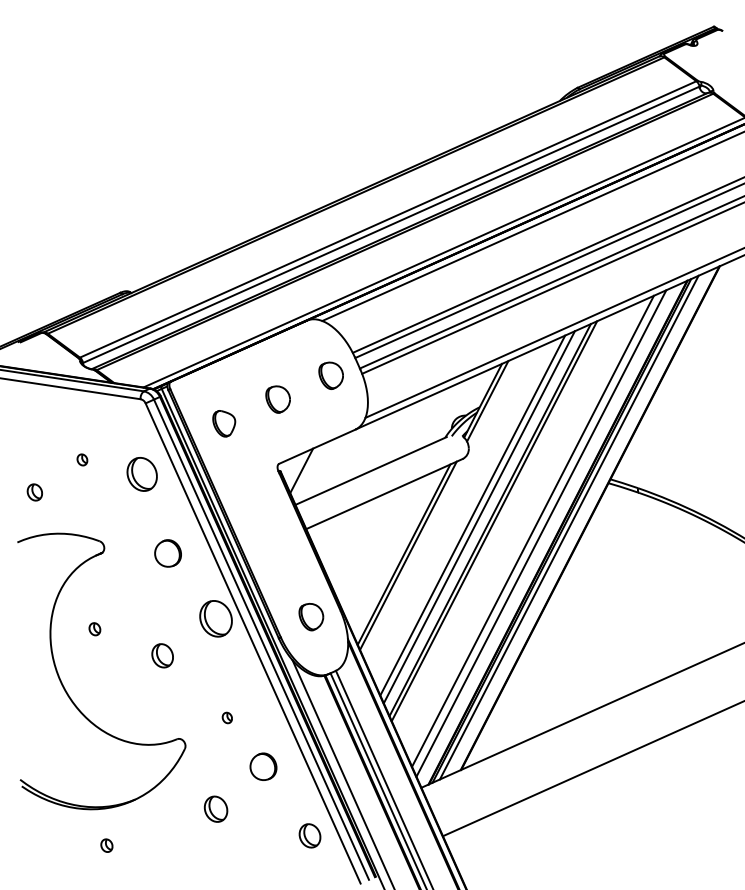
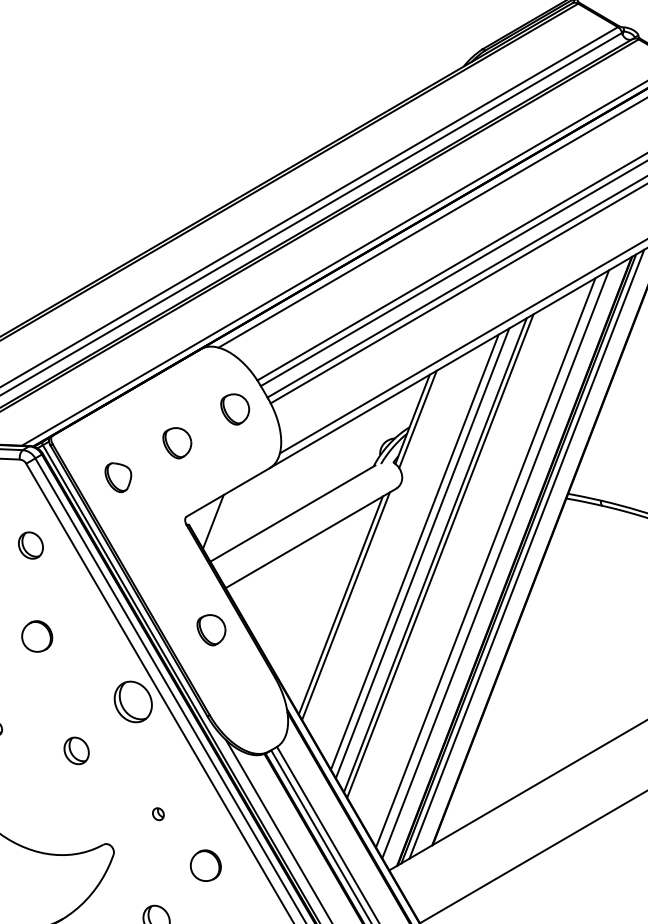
part: (141, 474) -> (30, 545), size x0.7
part: (167, 553) -> (36, 636), moved
part: (311, 617) -> (211, 630), moved

